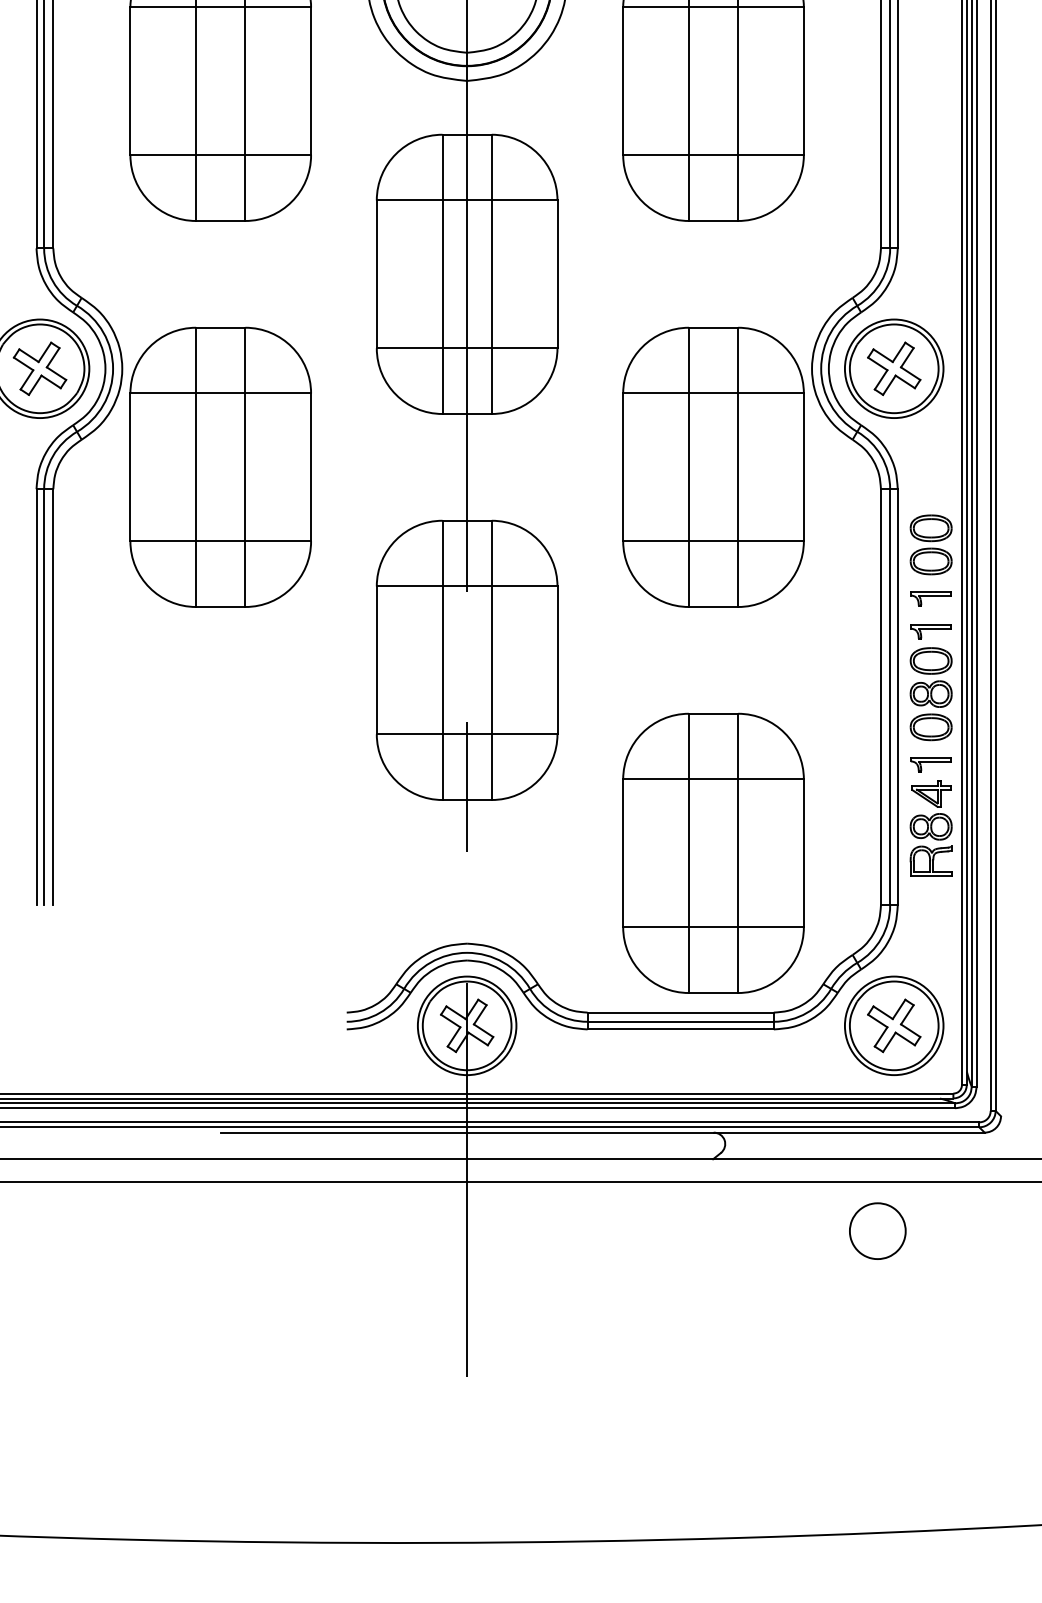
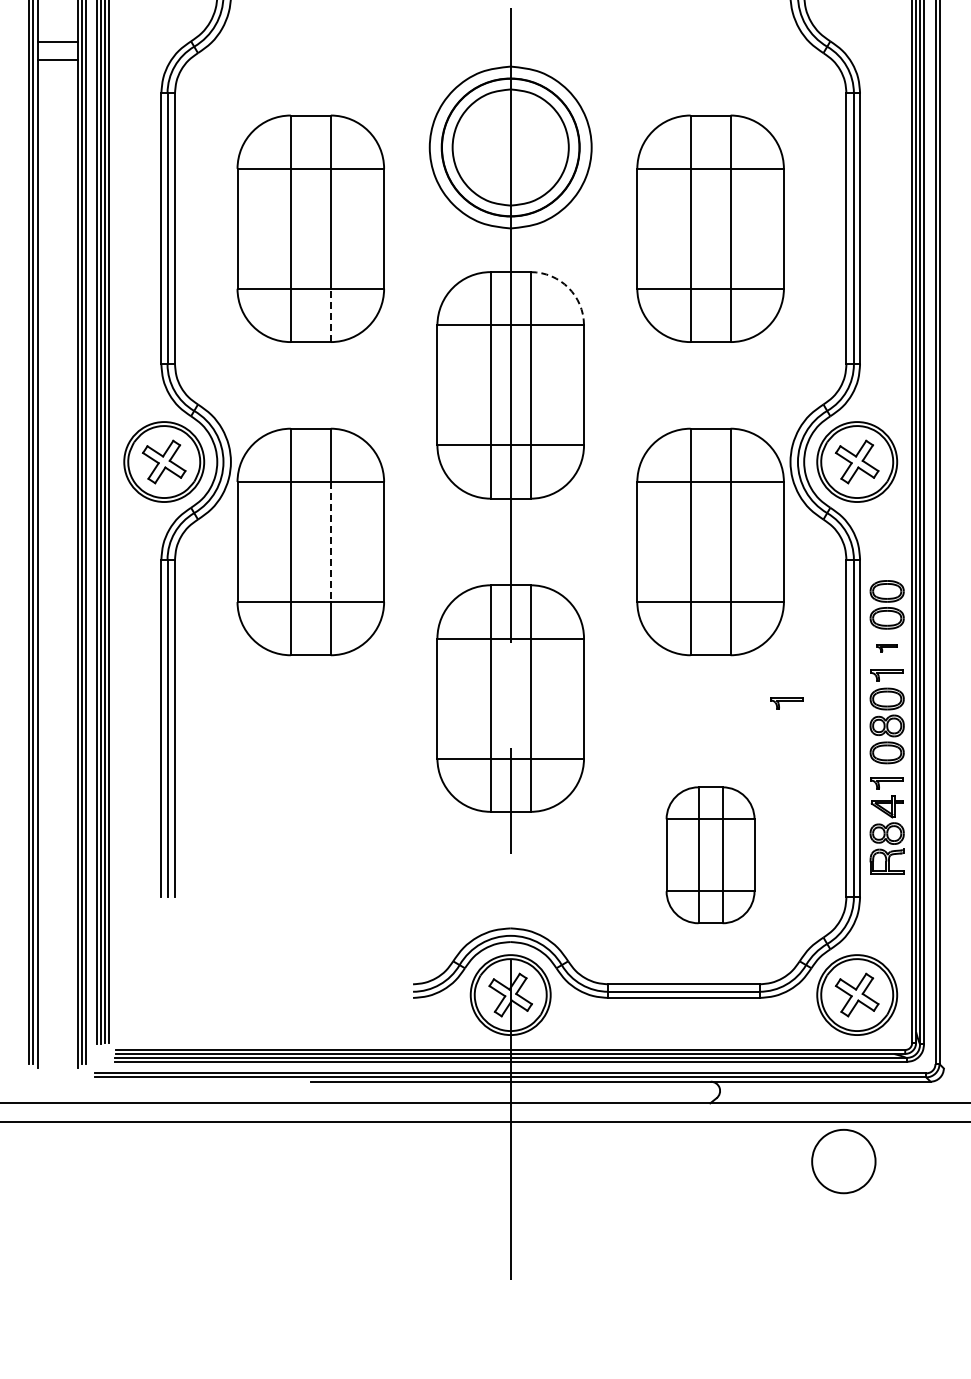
arc: (538, 153) -> (568, 287), solid -> dashed
line: (244, 188) -> (330, 315), solid -> dashed
line: (244, 466) -> (330, 541), solid -> dashed
part: (930, 598) -> (886, 648), size x0.6
part: (807, 666) -> (786, 703), added
part: (713, 853) -> (710, 855), size x0.6
part: (877, 1230) -> (843, 1161), size x1.4

